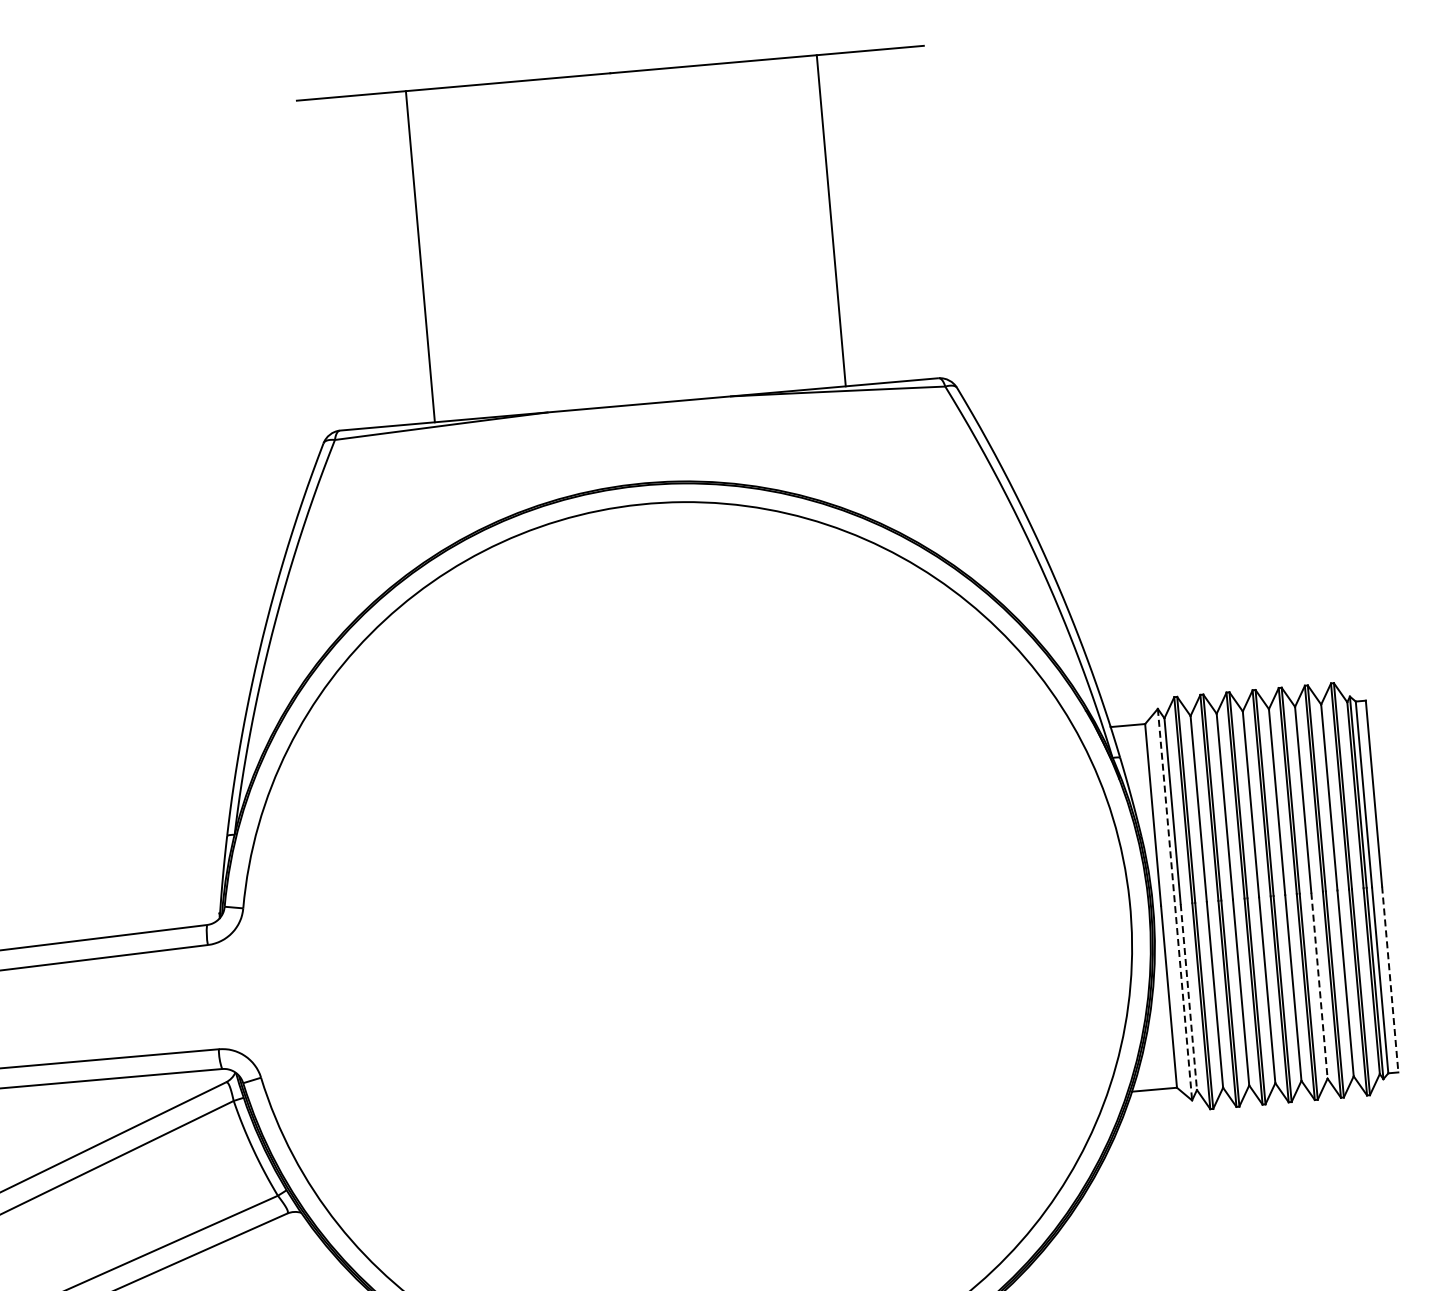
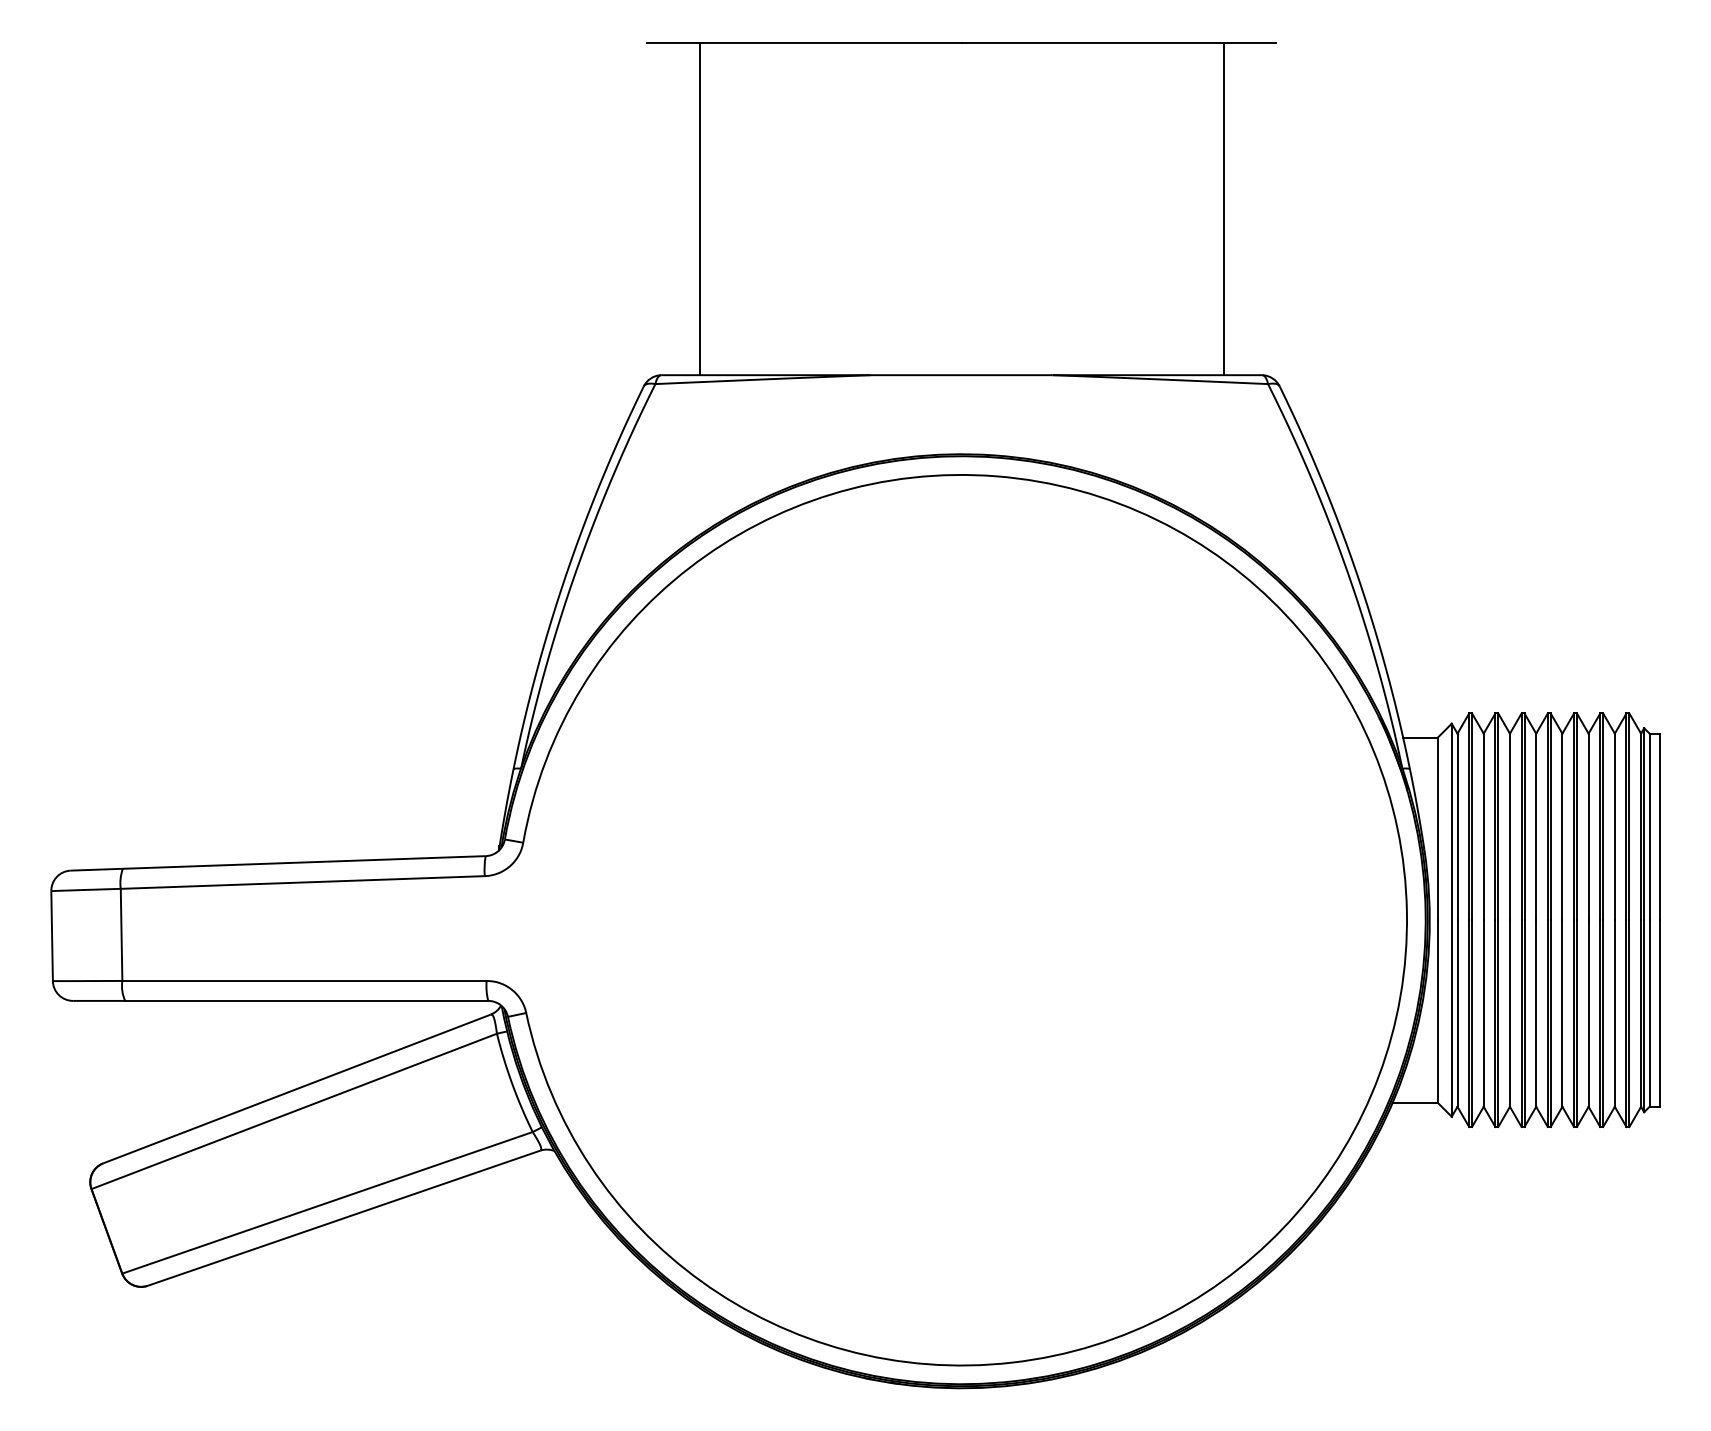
line: (830, 220) -> (1223, 208), moved
line: (420, 256) -> (699, 208), moved
line: (1174, 904) -> (1451, 920), dashed -> solid
line: (1390, 980) -> (1659, 1014), dashed -> solid
line: (1319, 986) -> (1588, 1014), dashed -> solid
line: (1188, 998) -> (1457, 1014), dashed -> solid

